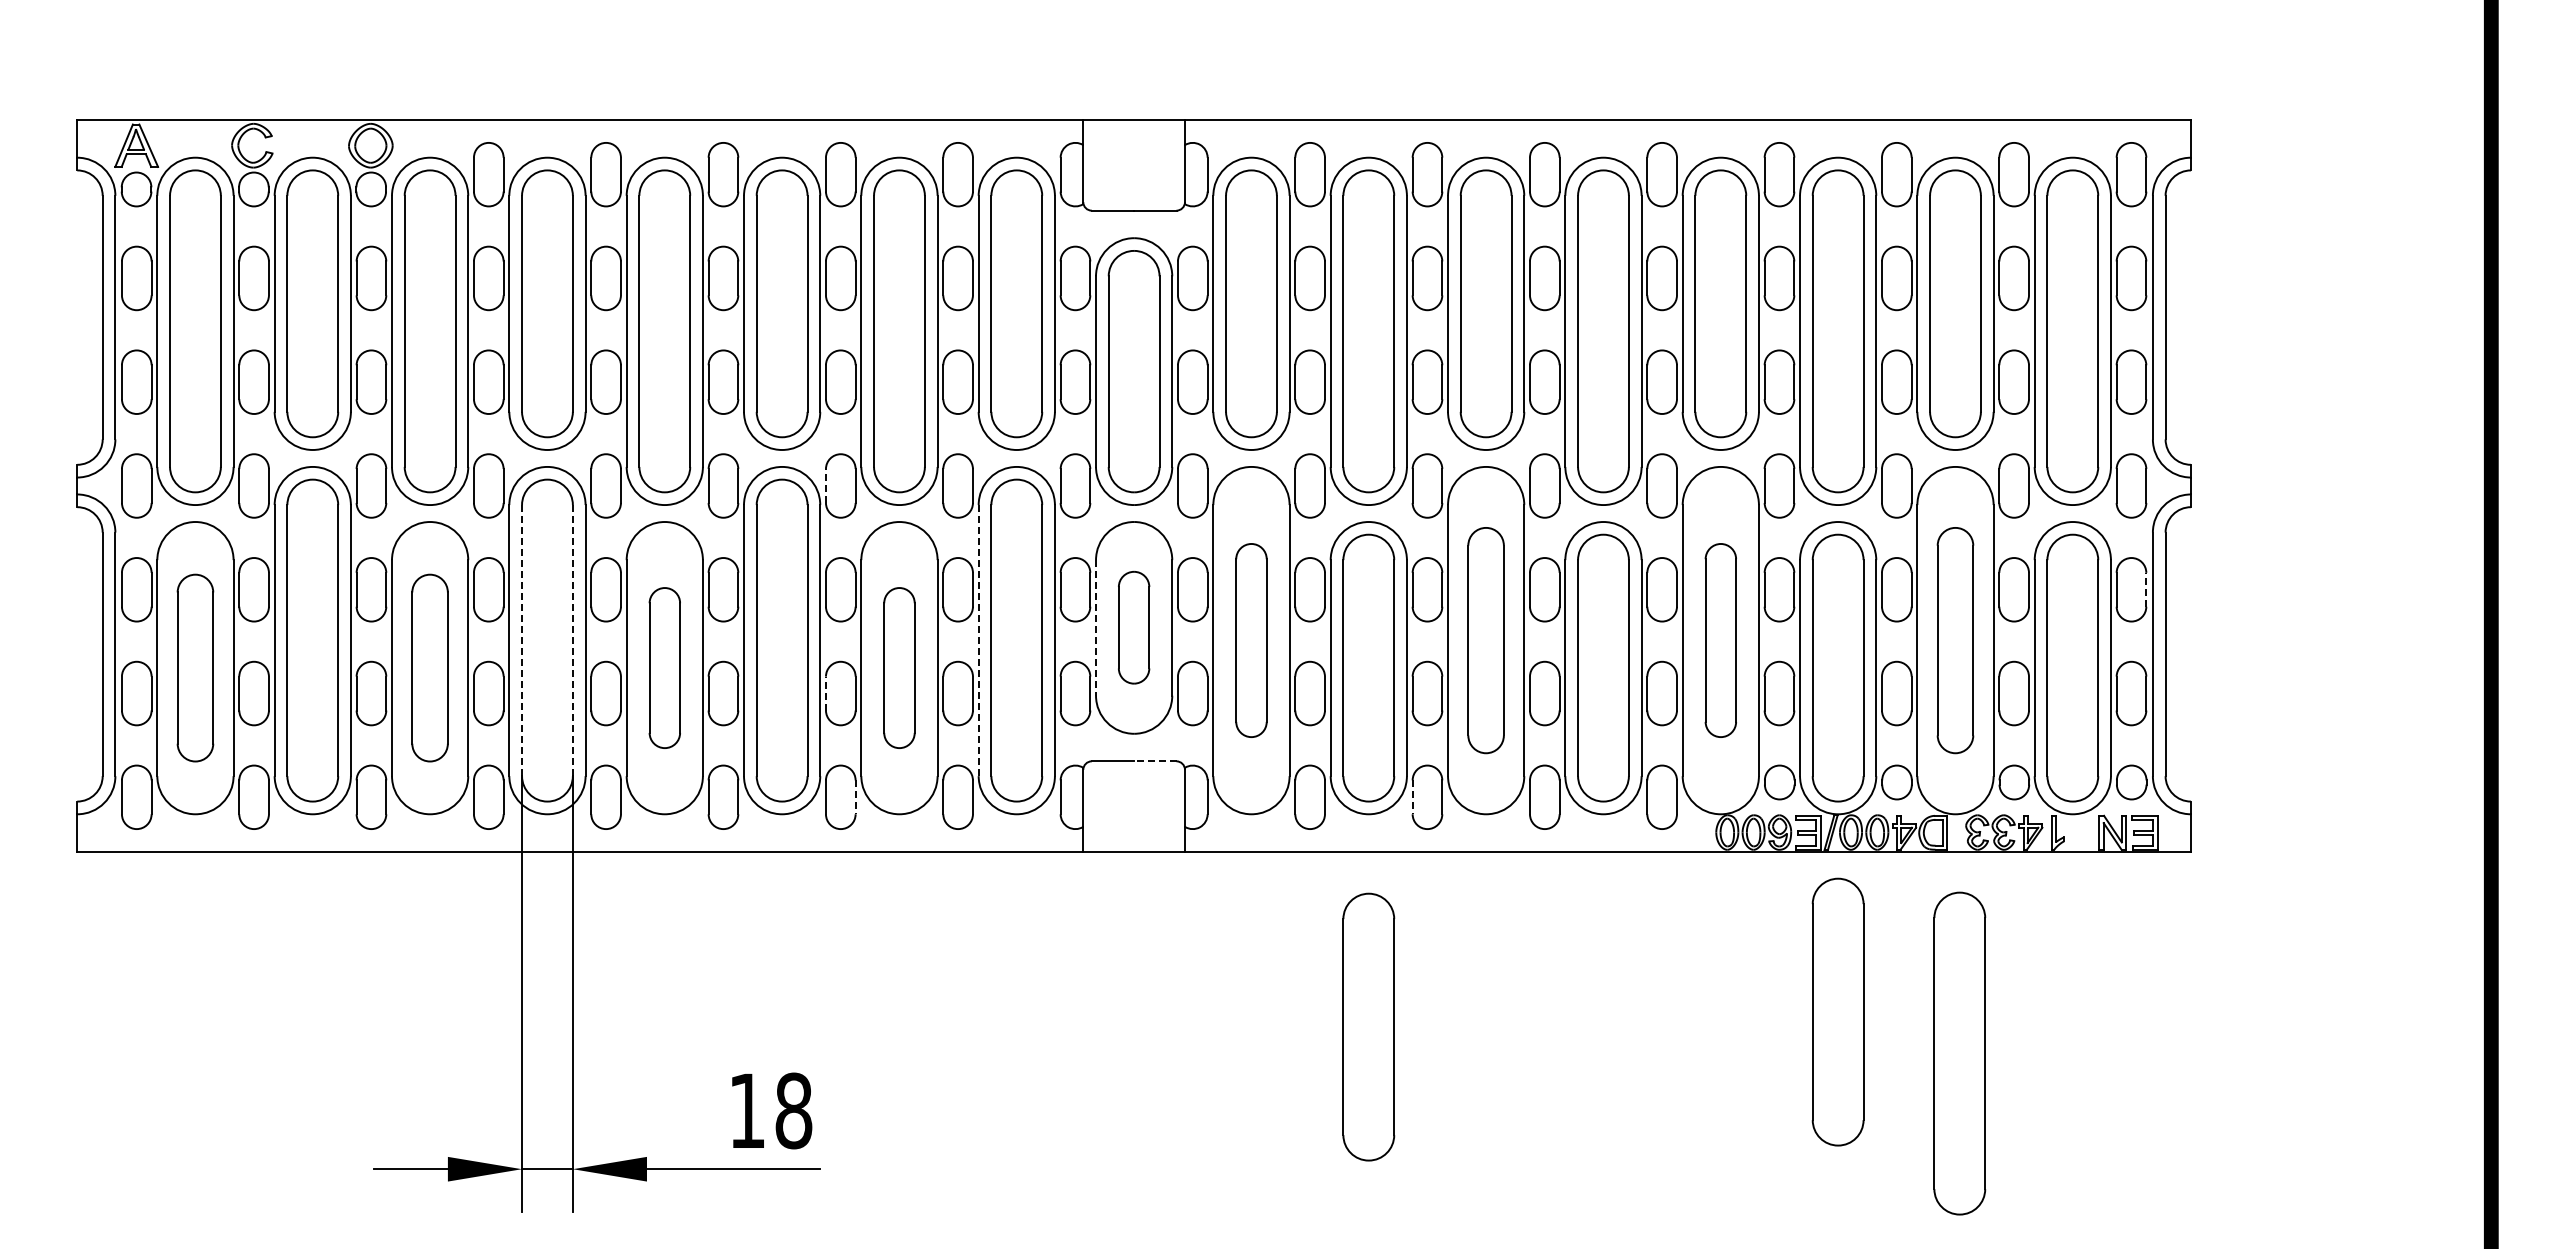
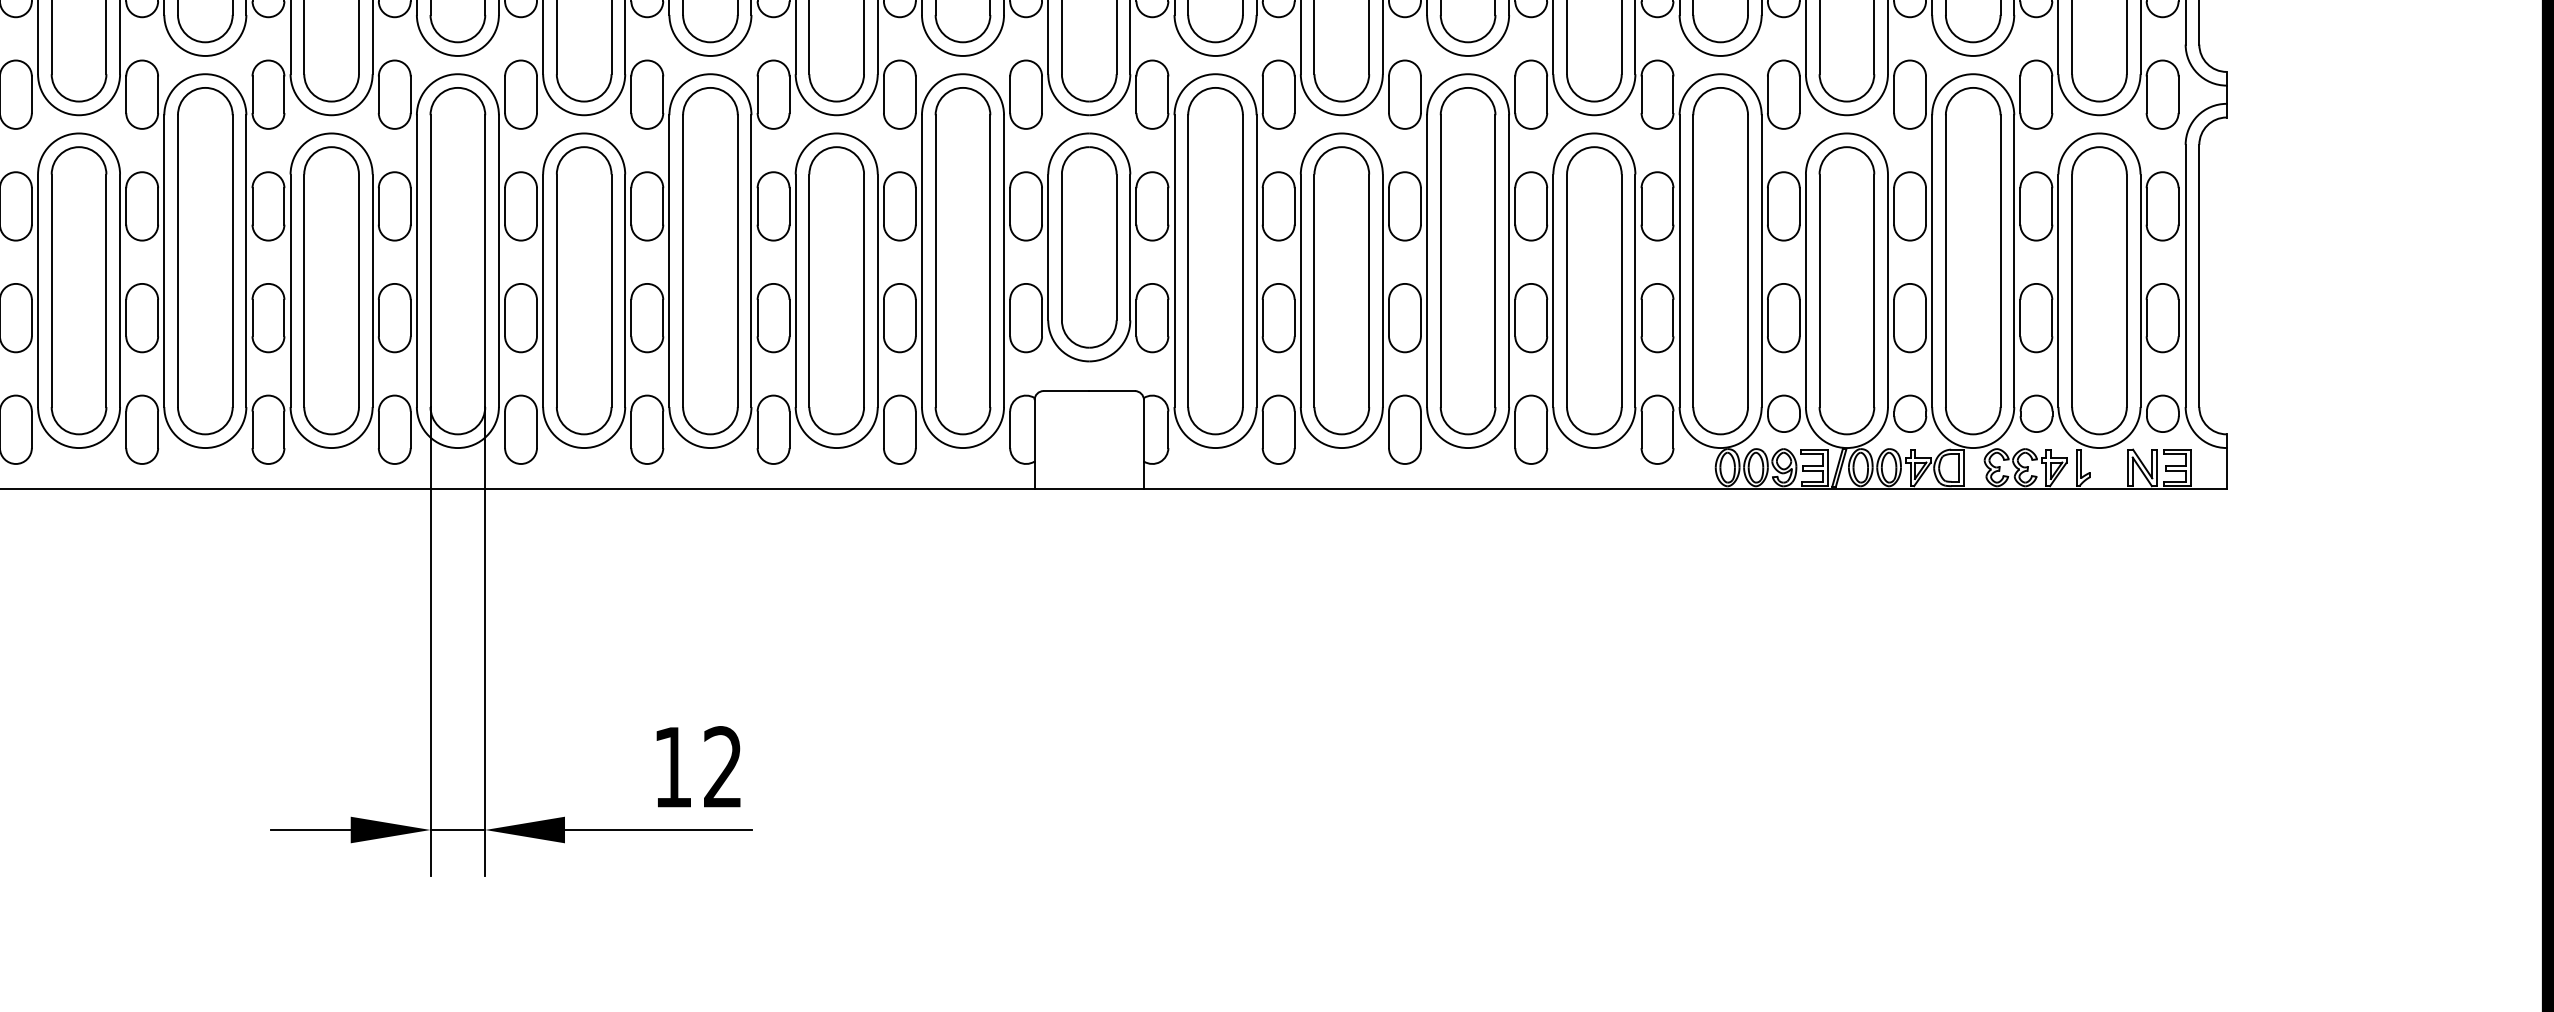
line: (825, 486) -> (757, 95), dashed -> solid
line: (2146, 589) -> (2178, 206), dashed -> solid
line: (1096, 627) -> (1048, 247), dashed -> solid
part: (1133, 627) -> (1088, 247), size x1.67
line: (522, 640) -> (431, 261), dashed -> solid
line: (572, 640) -> (484, 261), dashed -> solid
line: (978, 640) -> (921, 261), dashed -> solid
part: (1251, 640) -> (1215, 261), size x1.67
part: (1485, 640) -> (1467, 261), size x1.43
part: (1720, 640) -> (1720, 261), size x1.67
part: (1955, 640) -> (1973, 261), size x1.43
part: (195, 667) -> (79, 290), size x1.43
part: (429, 667) -> (330, 290), size x1.43
part: (664, 667) -> (583, 290), size x1.67
part: (899, 667) -> (836, 290), size x1.67
line: (825, 693) -> (757, 318), dashed -> solid
line: (1154, 761) -> (1111, 391), dashed -> solid
line: (855, 797) -> (789, 429), dashed -> solid
line: (1412, 797) -> (1388, 429), dashed -> solid
part: (1837, 1011) -> (1846, 660), removed
part: (1368, 1026) -> (1341, 676), removed
part: (1959, 1053) -> (1977, 705), removed
text: (793, 1110) -> (722, 766), 18 -> 12

